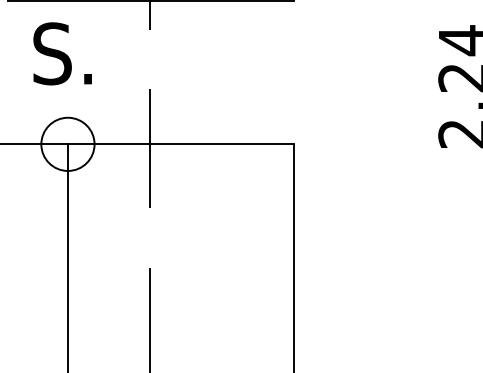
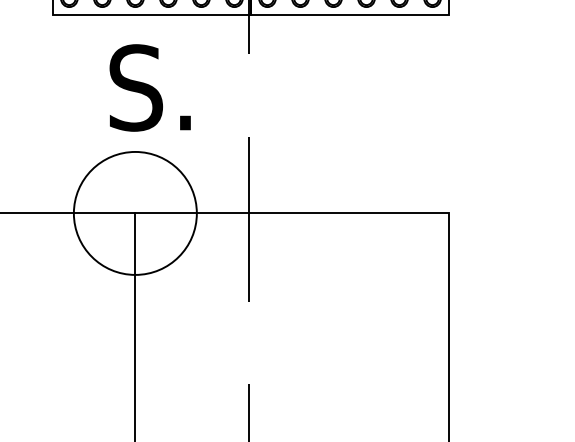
text: (62, 53) -> (149, 87), moved
circle: (67, 144) -> (134, 213), size x1.67

